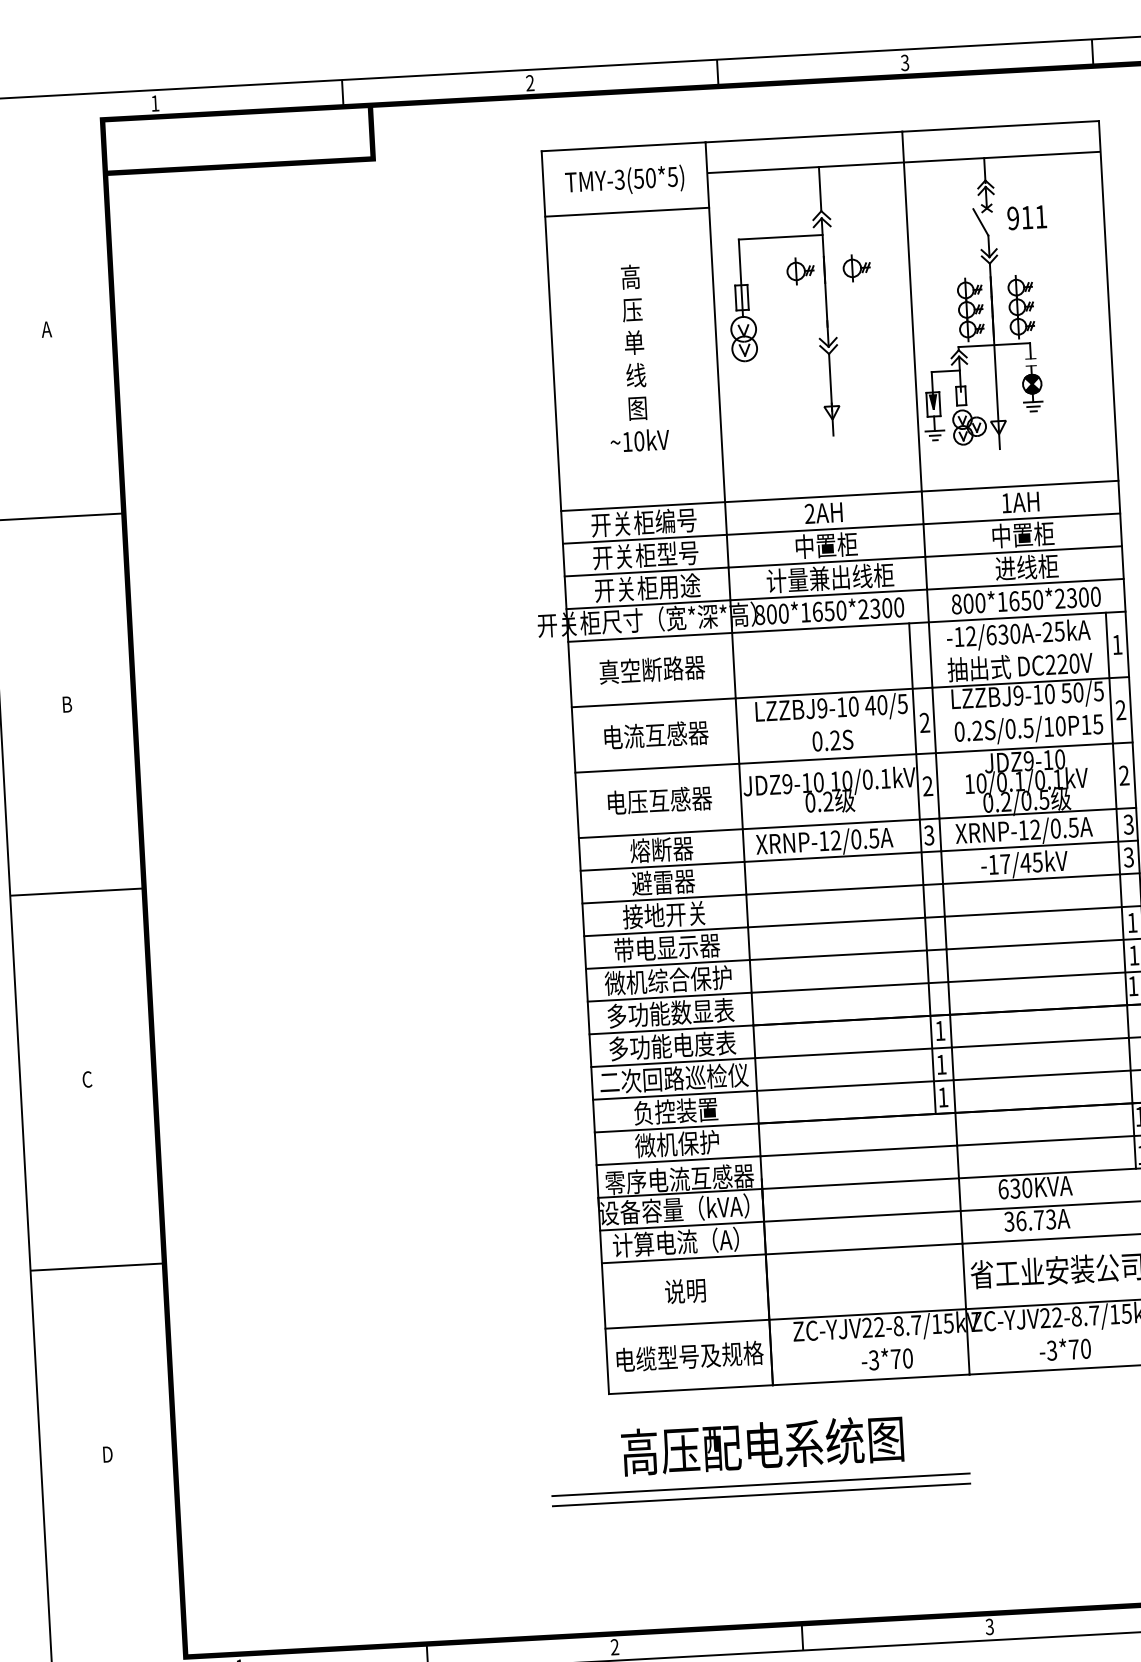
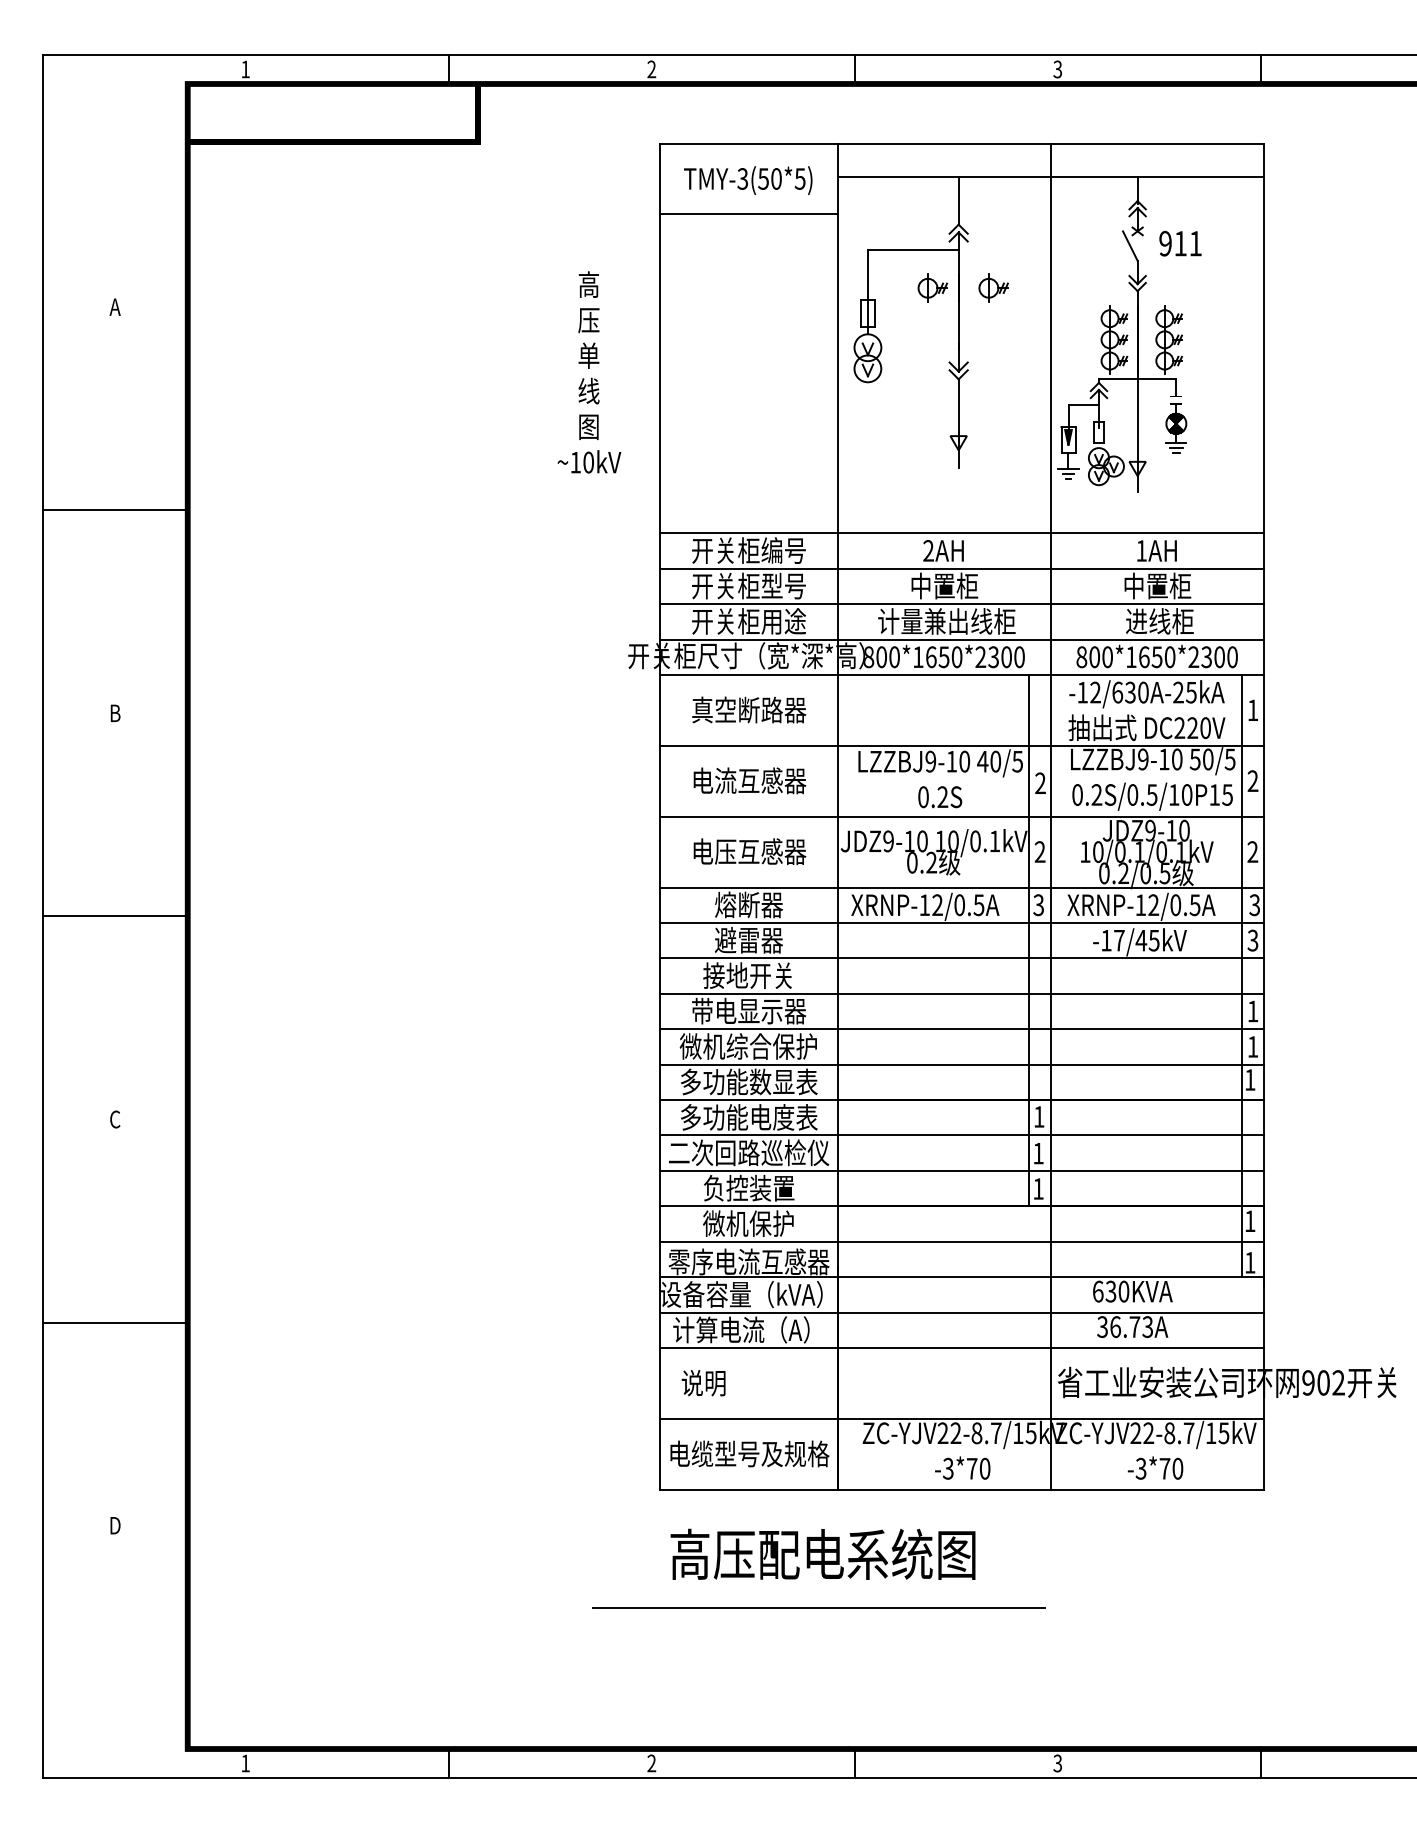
text: (635, 358) -> (589, 372), moved
text: (685, 1291) -> (703, 1383), moved
line: (761, 1484) -> (819, 1596), removed

